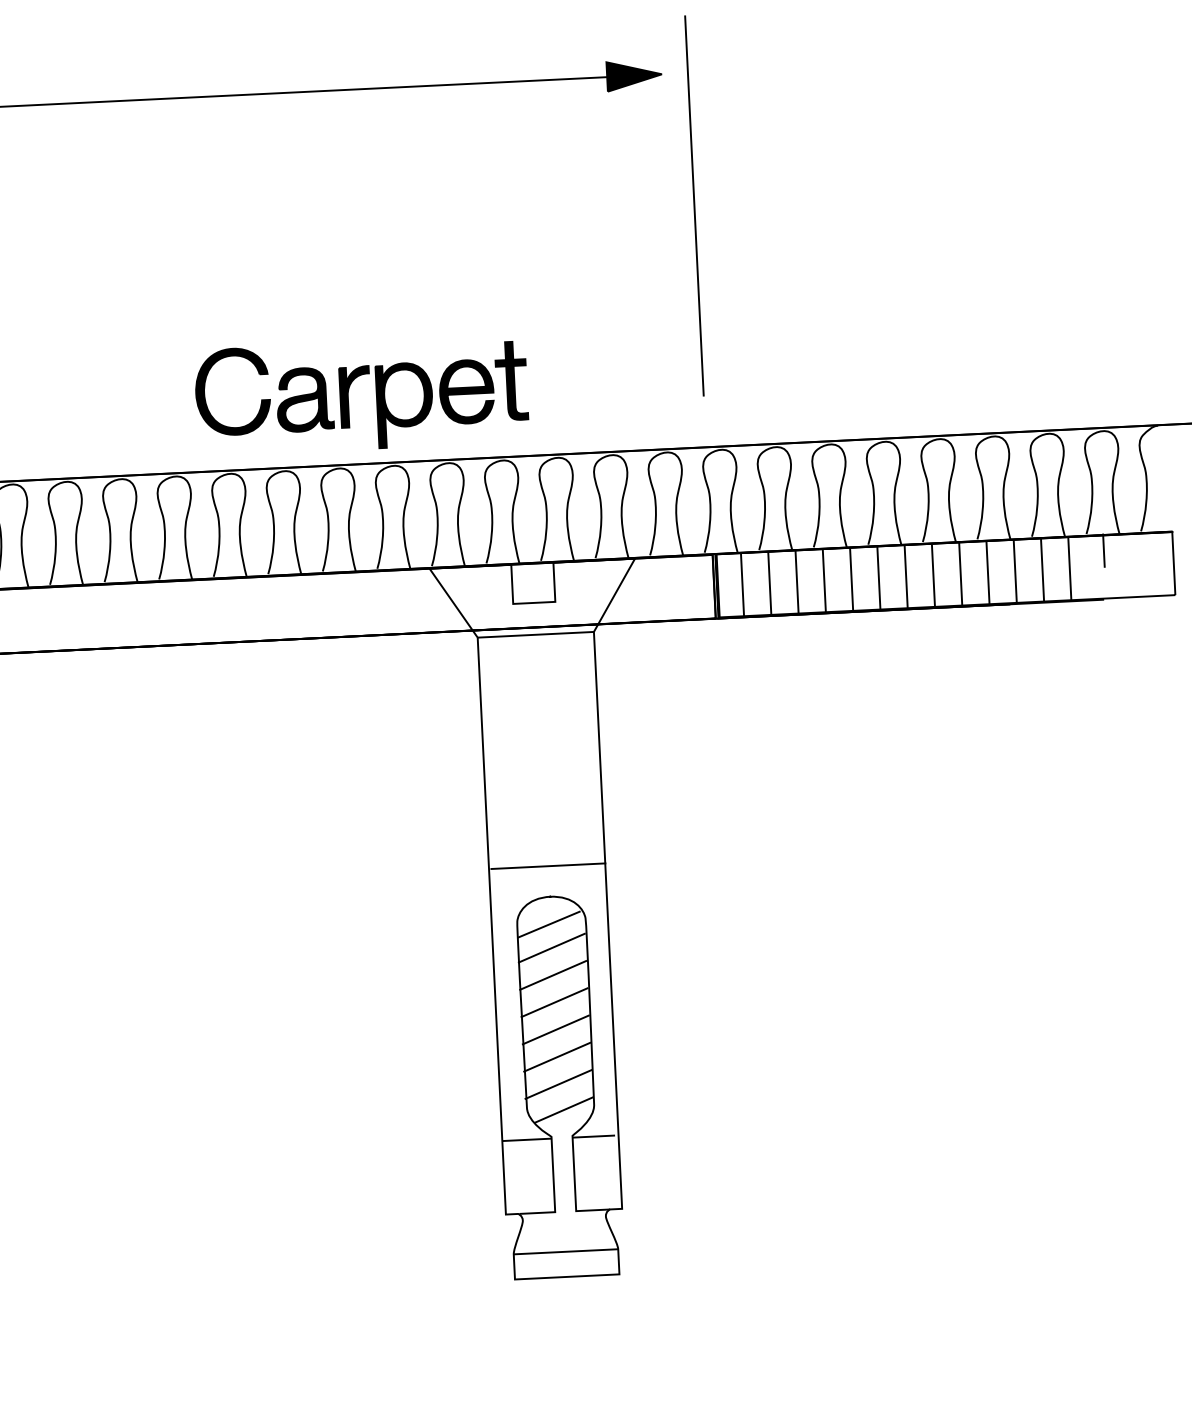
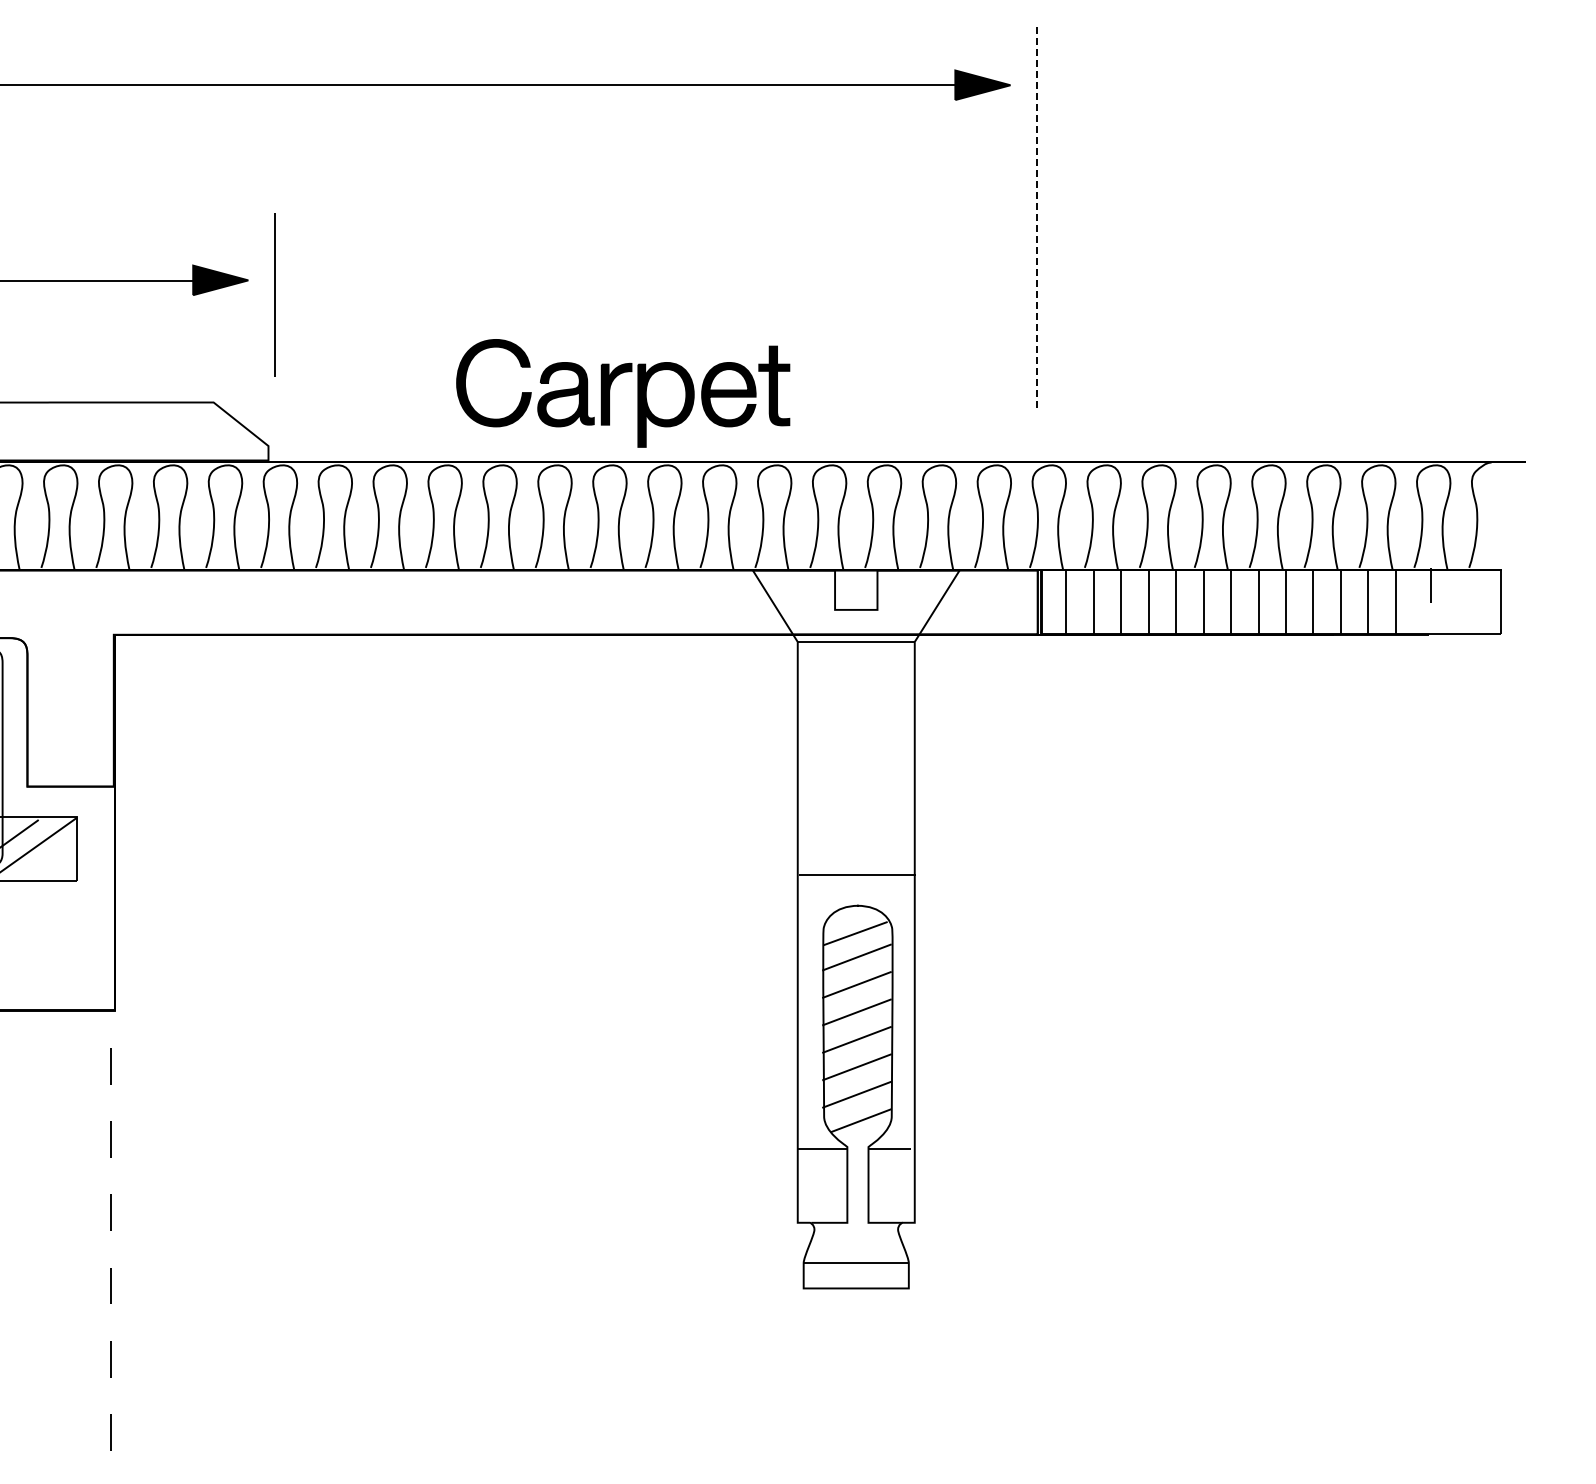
line: (694, 206) -> (1036, 219), solid -> dashed
part: (349, 394) -> (610, 391), moved

